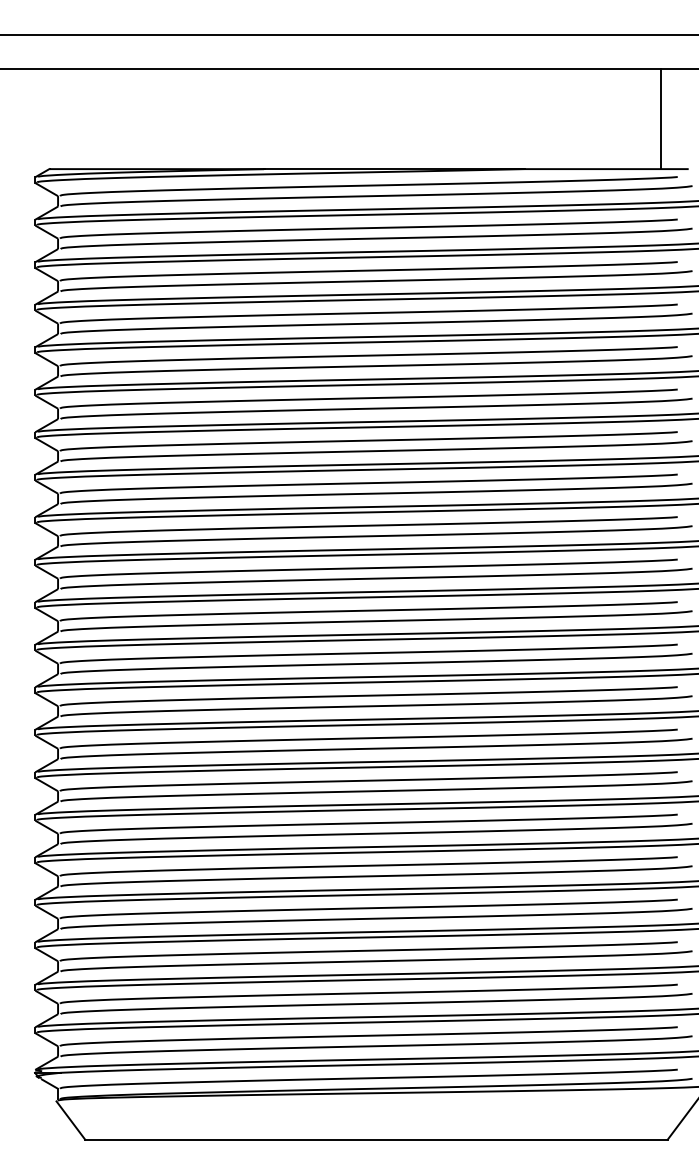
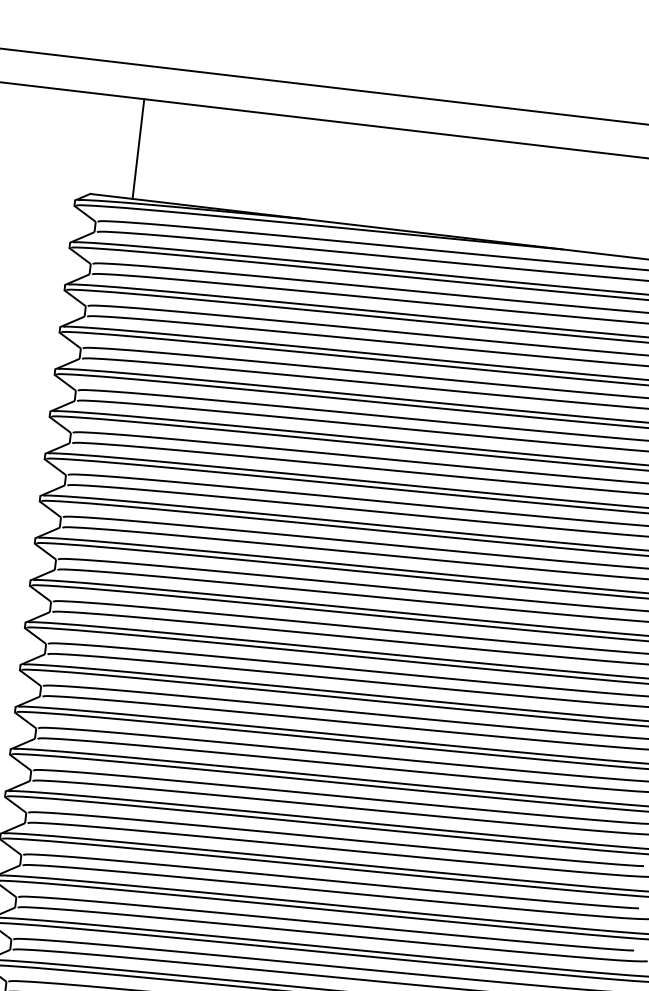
line: (91, 118) -> (138, 148), added

